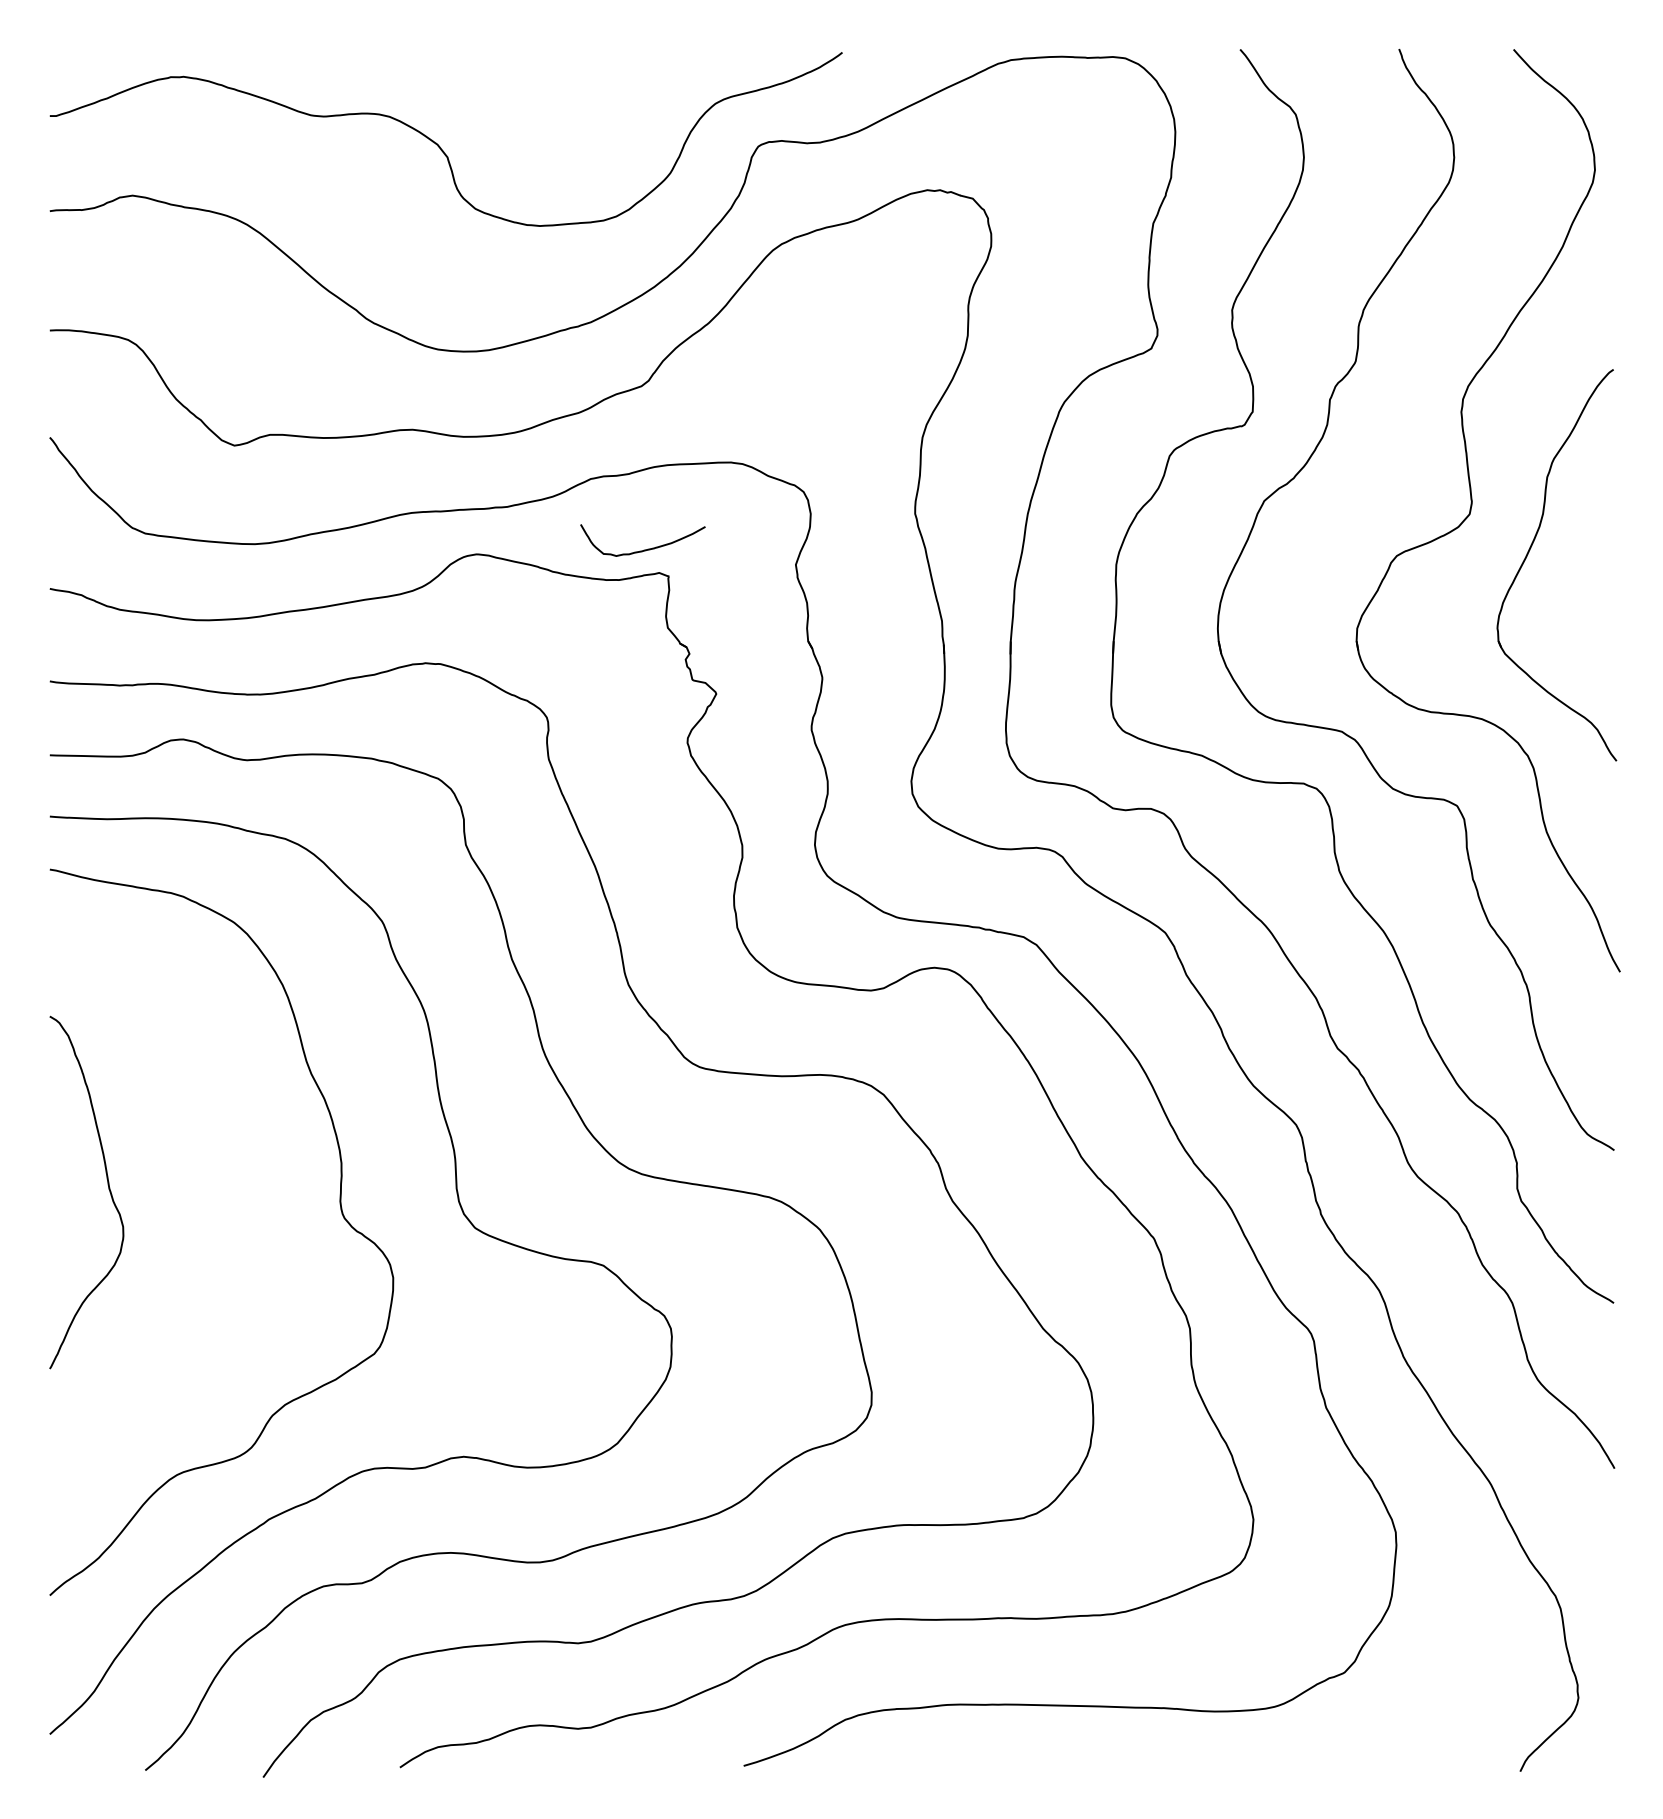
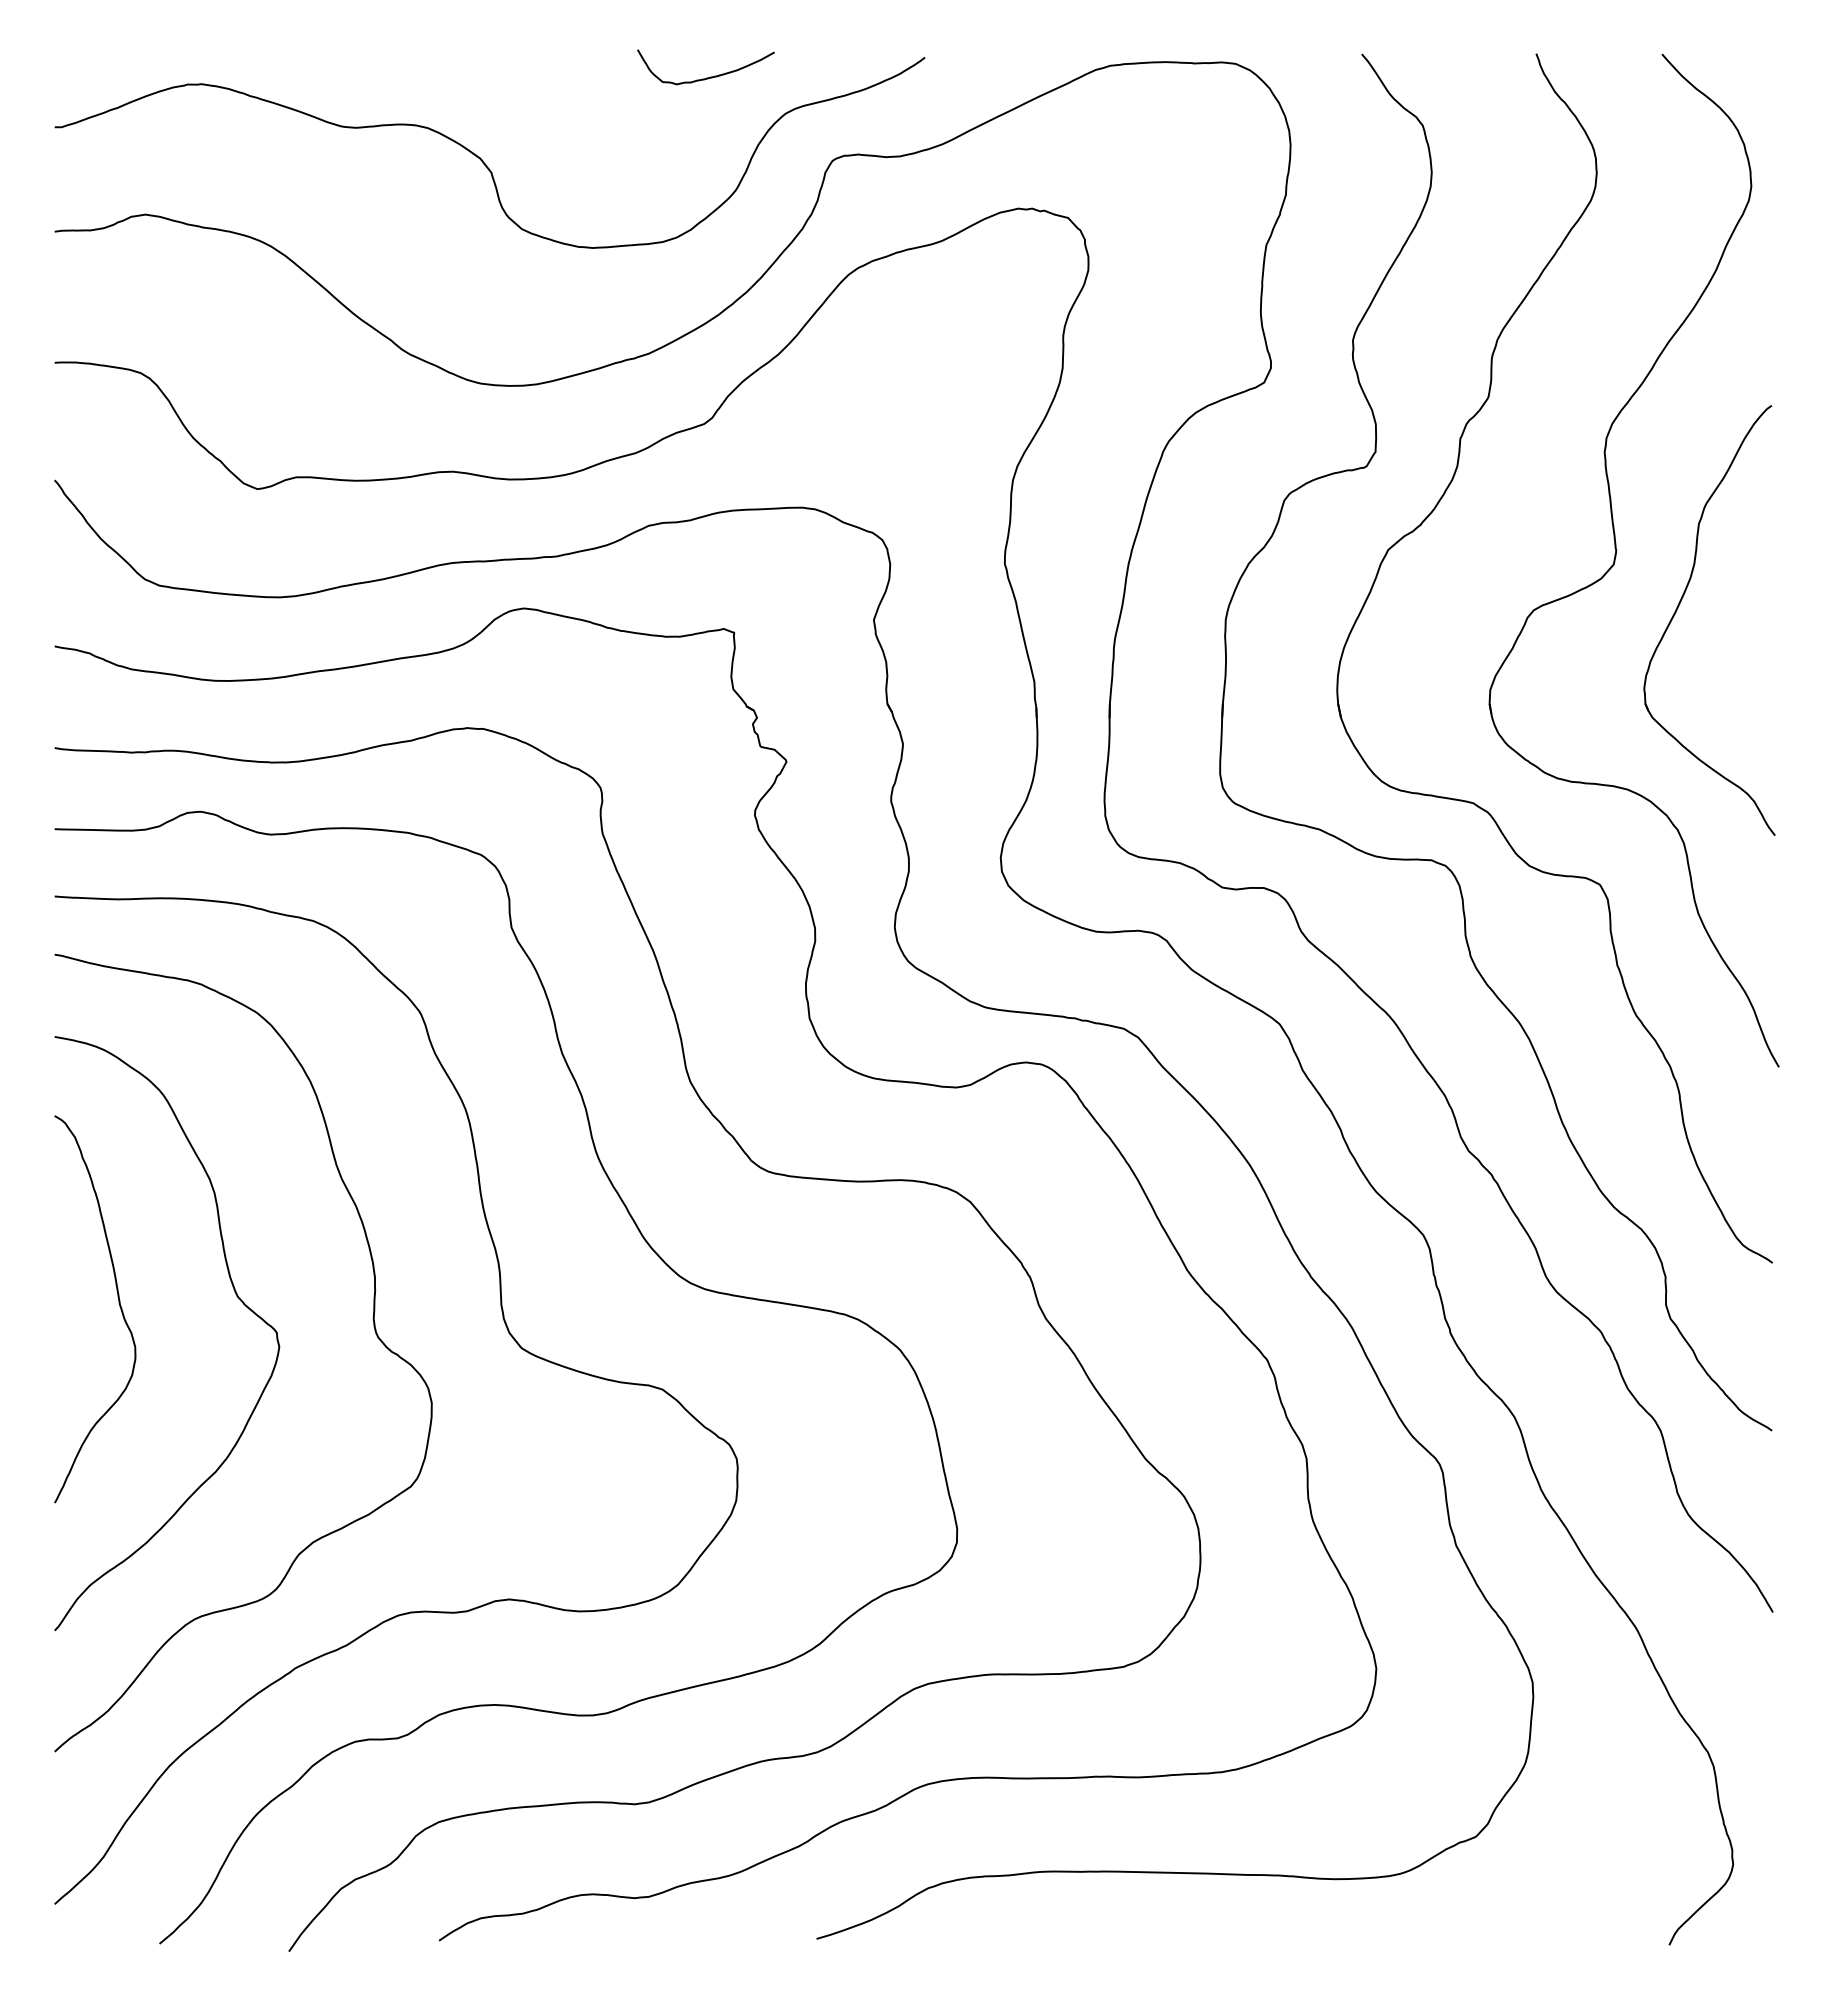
curve: (643, 549) -> (706, 77), moved
curve: (215, 1180) -> (236, 1296), added

